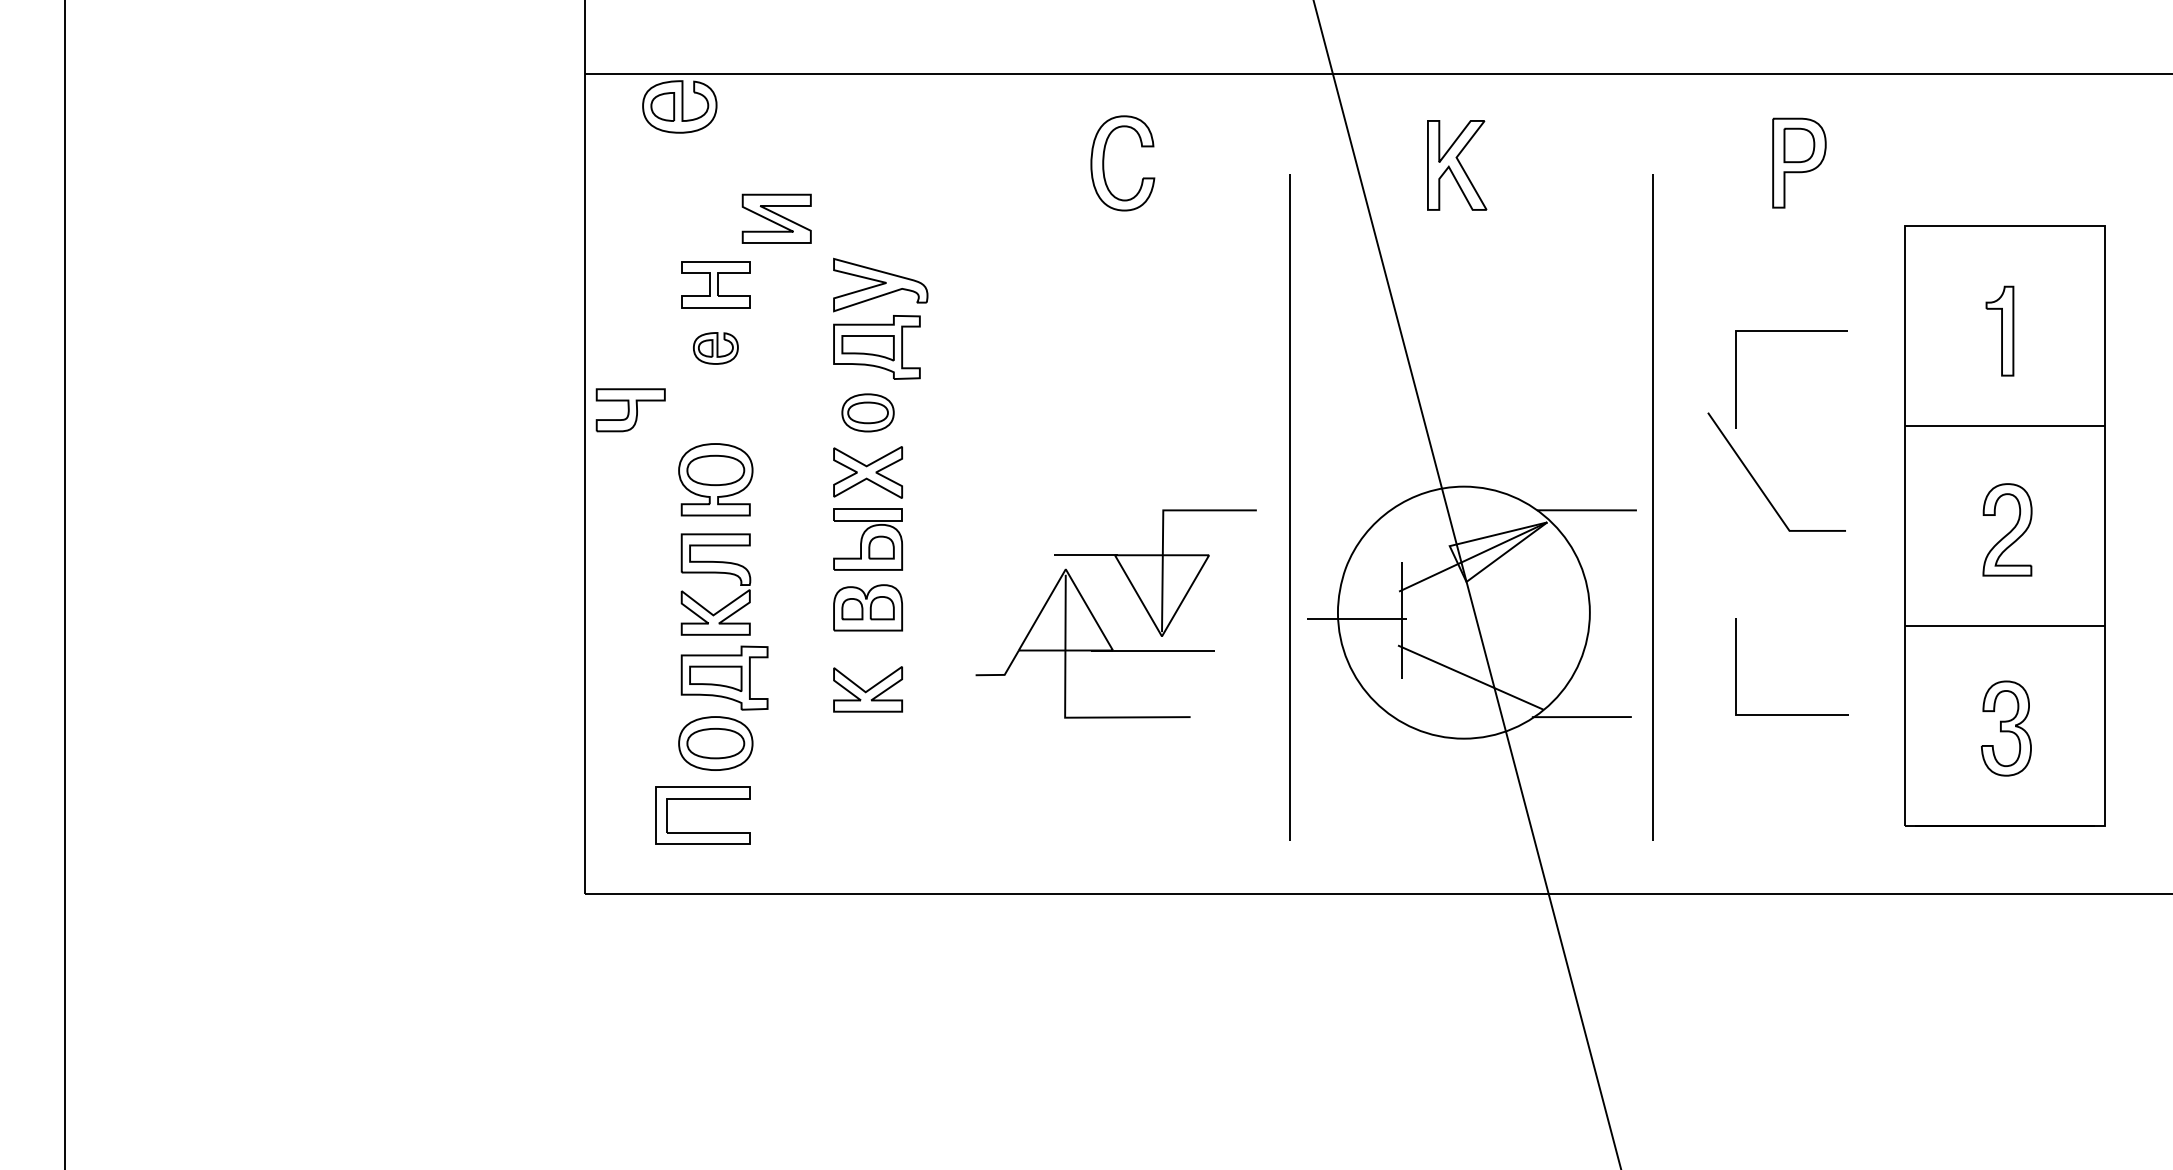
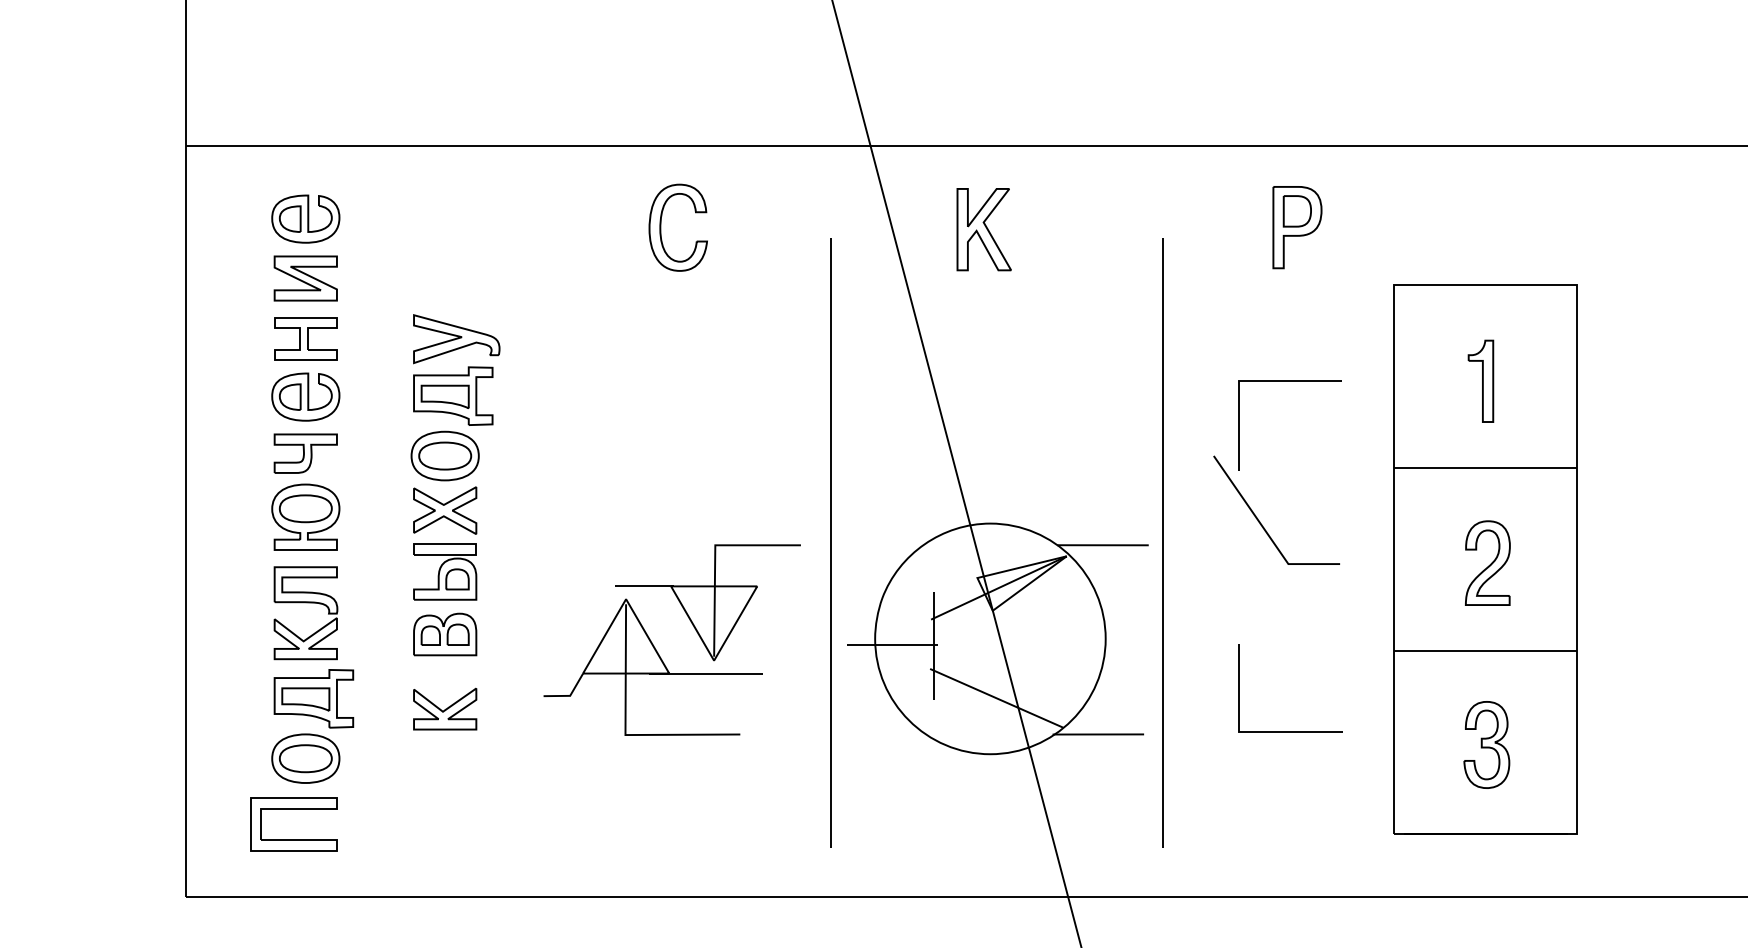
part: (679, 106) -> (305, 218), moved
part: (776, 218) -> (305, 278), moved
part: (715, 348) -> (305, 397), size x1.67
part: (630, 410) -> (305, 453), moved
part: (867, 412) -> (444, 455), size x1.43

